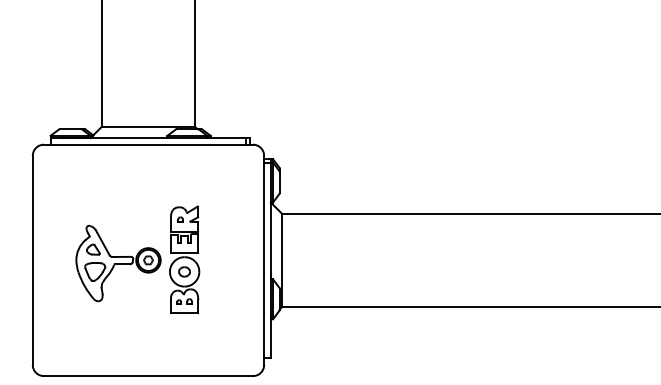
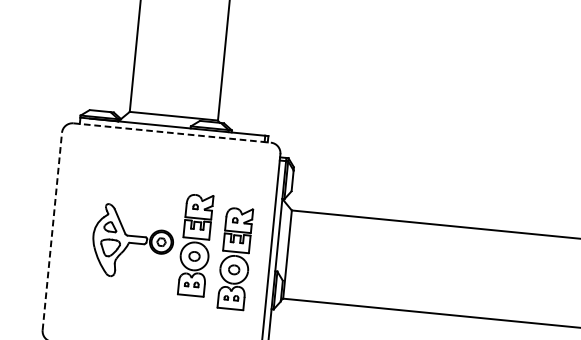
line: (148, 144) -> (172, 132), solid -> dashed
line: (32, 260) -> (52, 231), solid -> dashed
part: (227, 269) -> (235, 258), added

